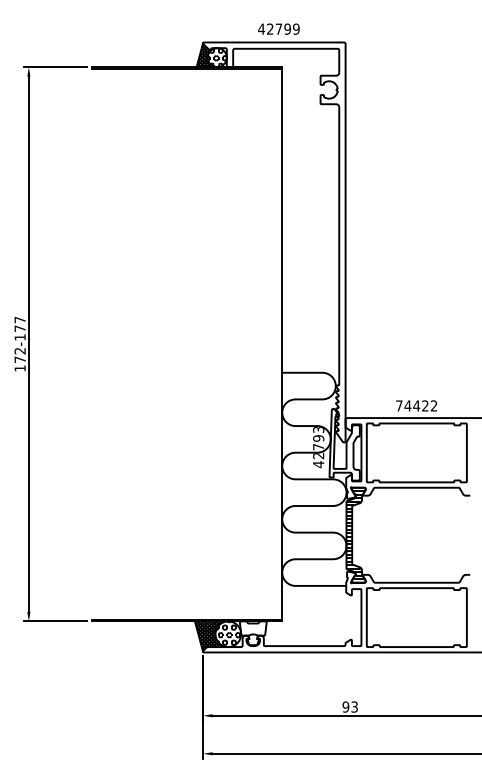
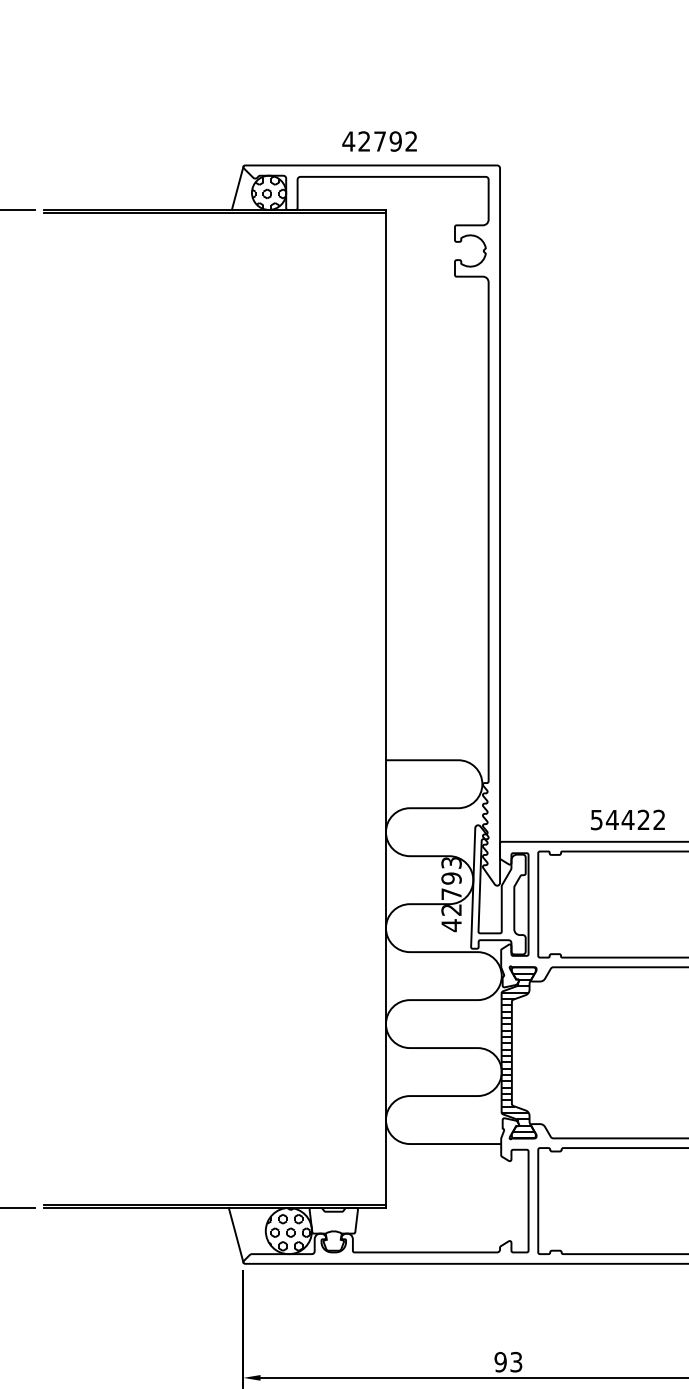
text: (296, 28) -> (411, 140), 42799 -> 42792
hatch: (205, 55) -> (247, 188), removed
text: (399, 405) -> (597, 819), 74422 -> 54422
hatch: (211, 636) -> (258, 1235), removed

